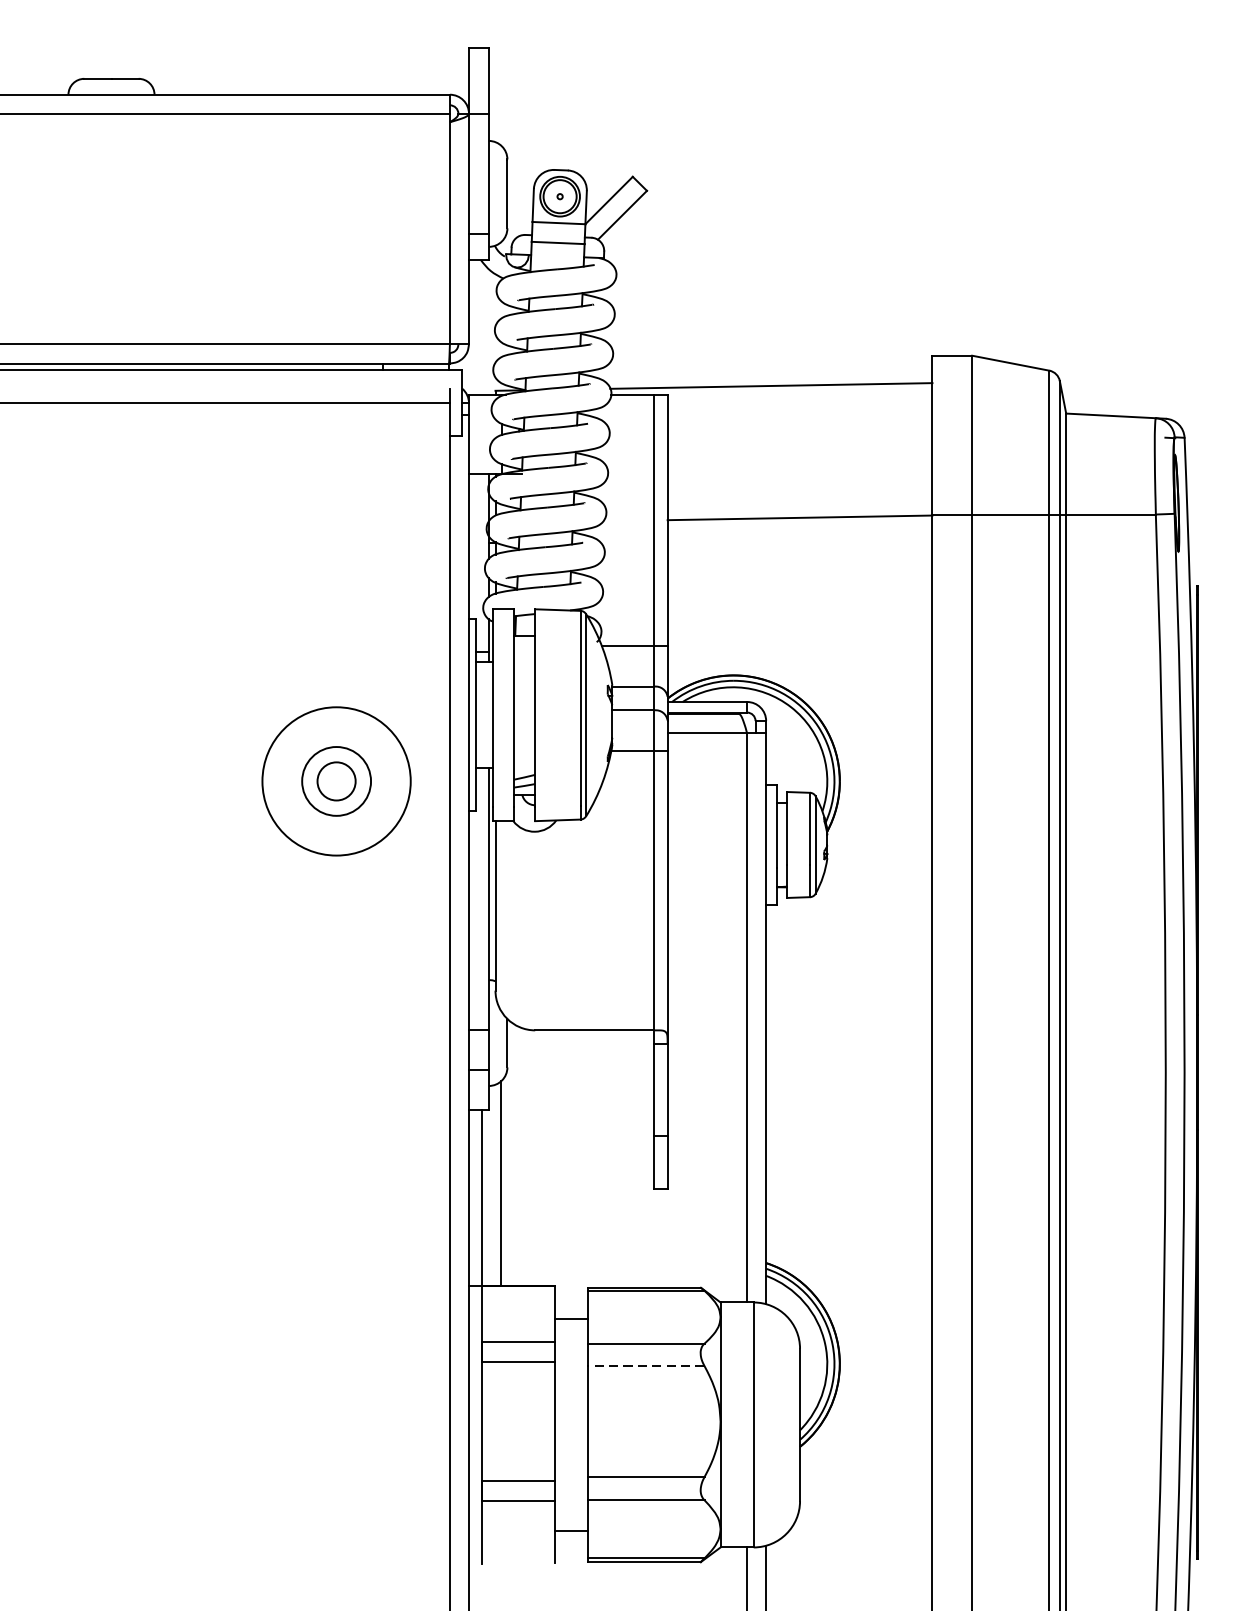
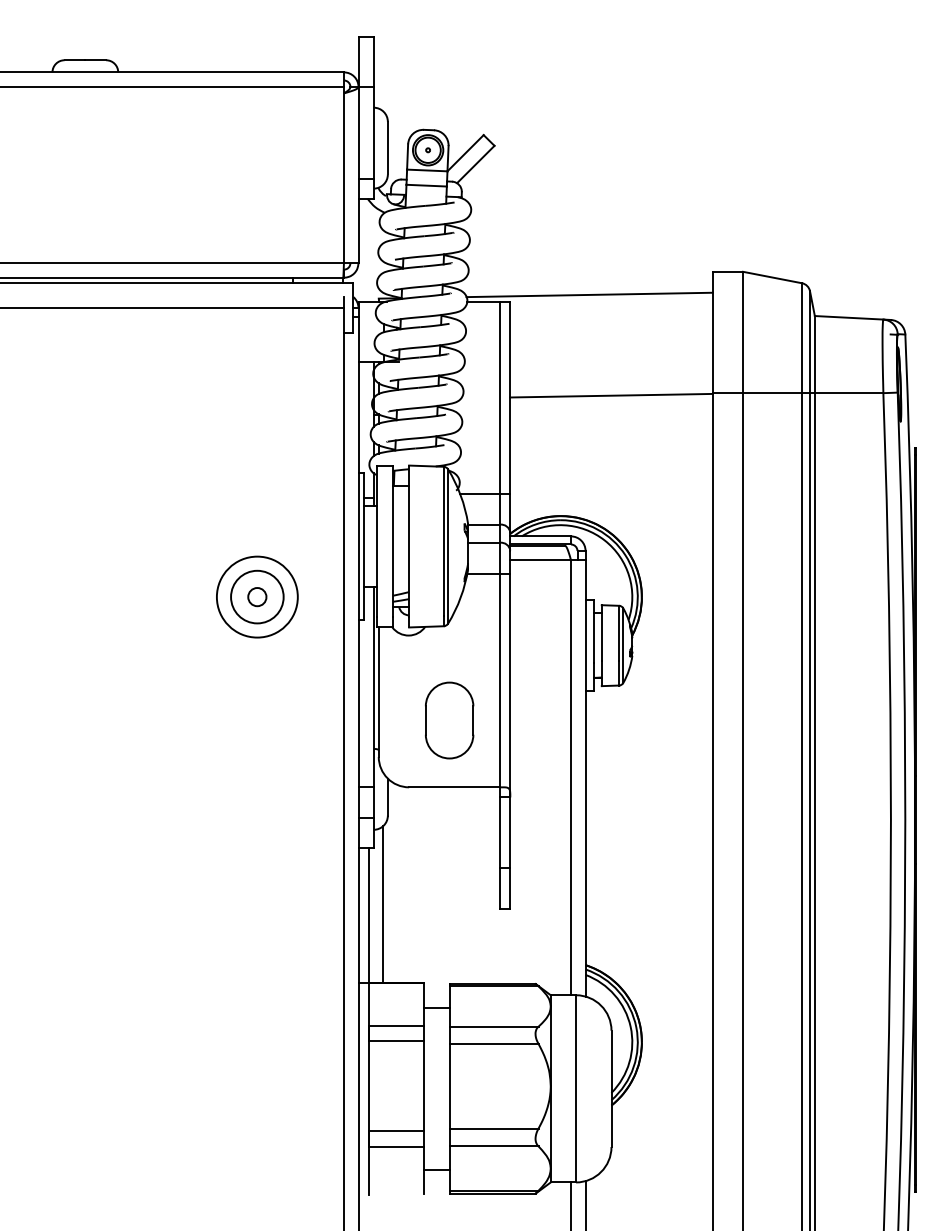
circle: (335, 780) -> (256, 596), size x0.71
circle: (336, 781) -> (257, 597), size x0.62
part: (588, 942) -> (449, 720), added
line: (645, 1365) -> (493, 1043), dashed -> solid

